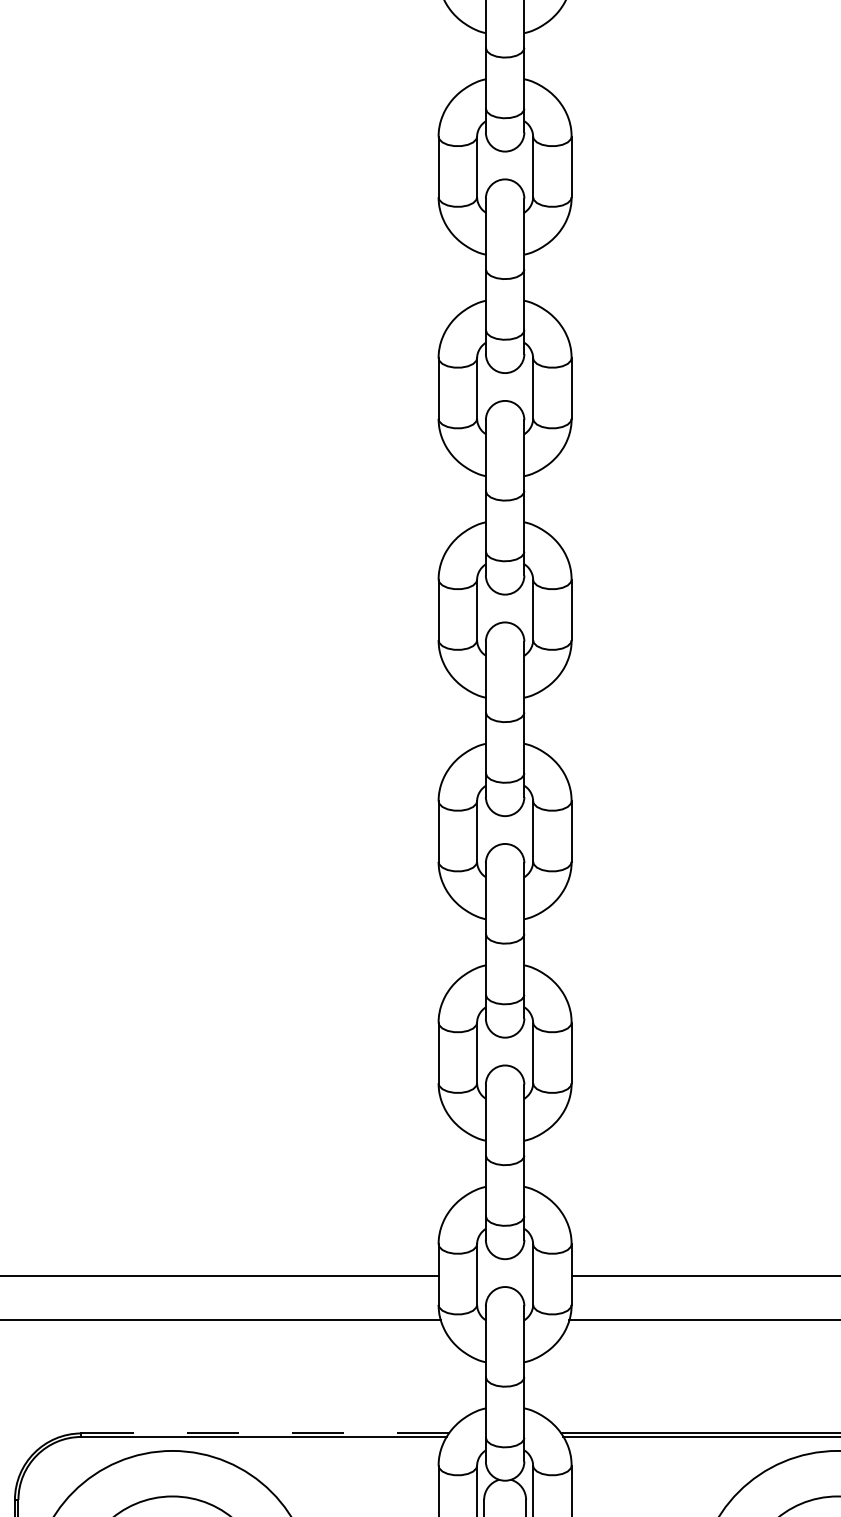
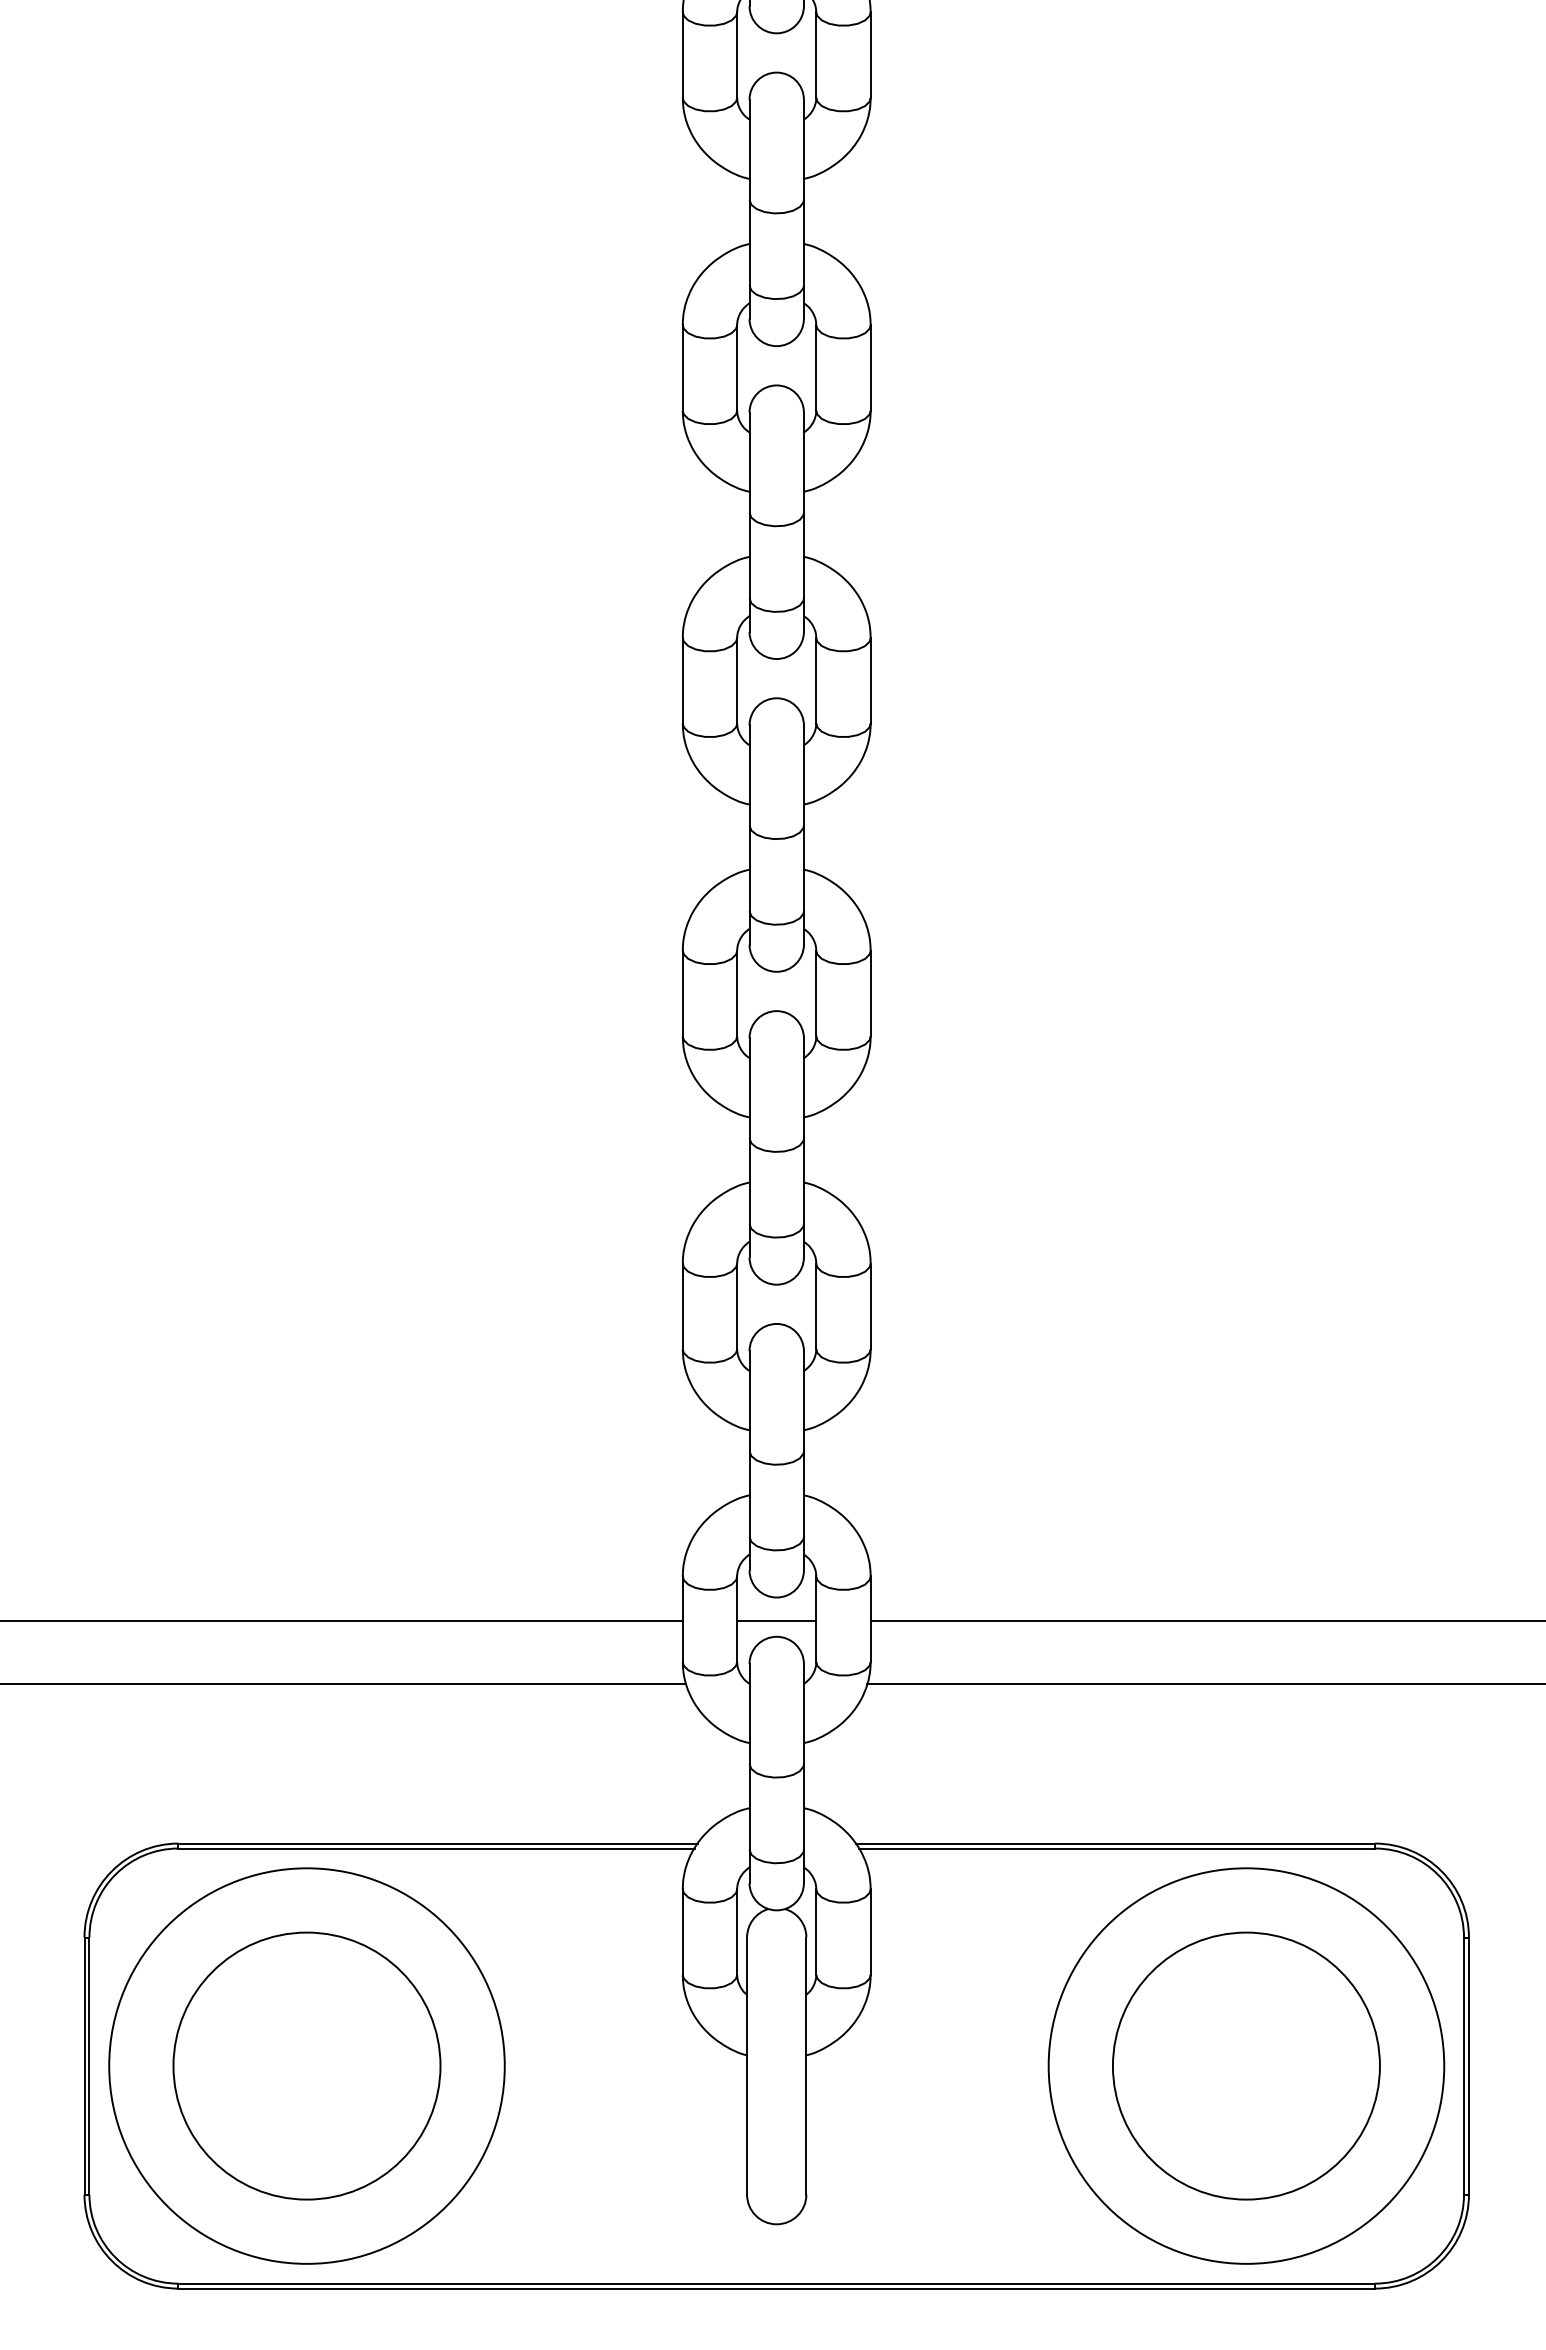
line: (504, 1276) -> (776, 1621), added
line: (265, 1433) -> (438, 1843), dashed -> solid

